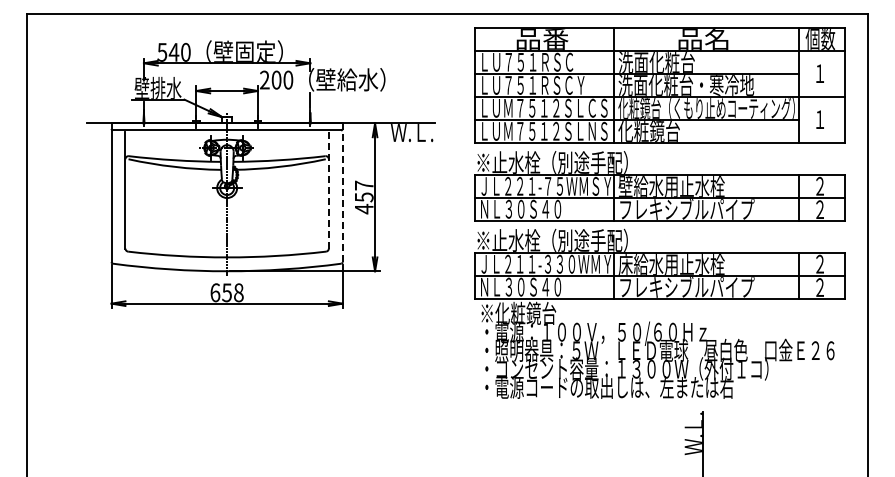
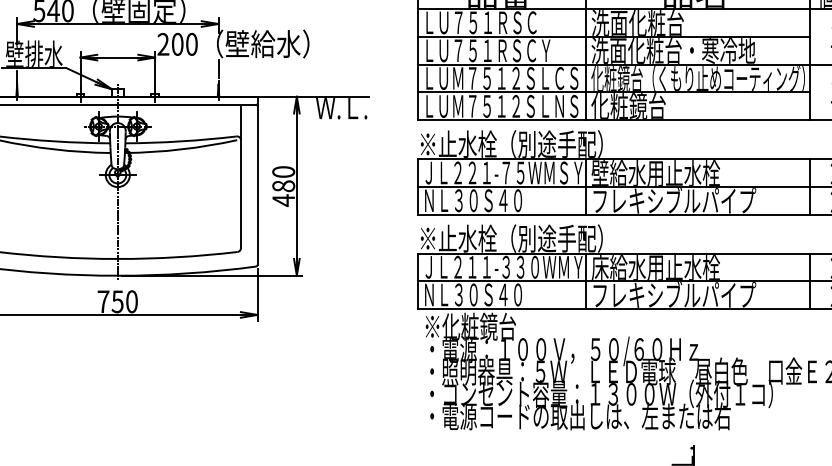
line: (328, 190) -> (240, 177), dashed -> solid
text: (363, 191) -> (282, 179), 457 -> 480
line: (342, 193) -> (257, 181), dashed -> solid
text: (226, 292) -> (117, 301), 658 -> 750

